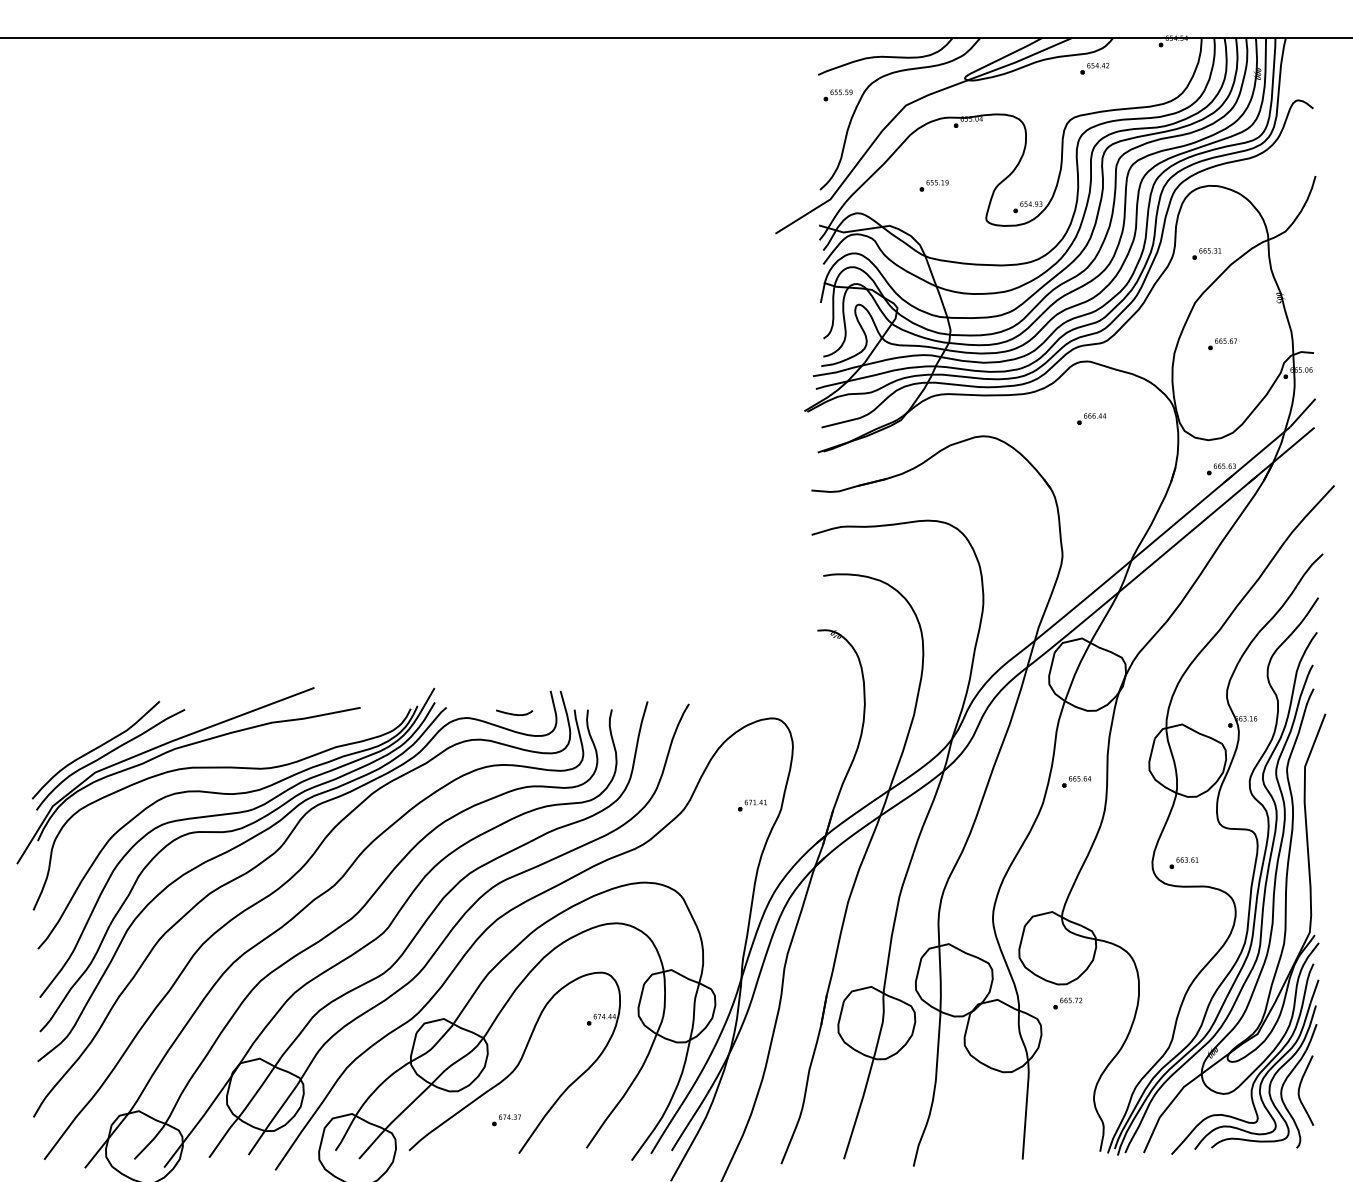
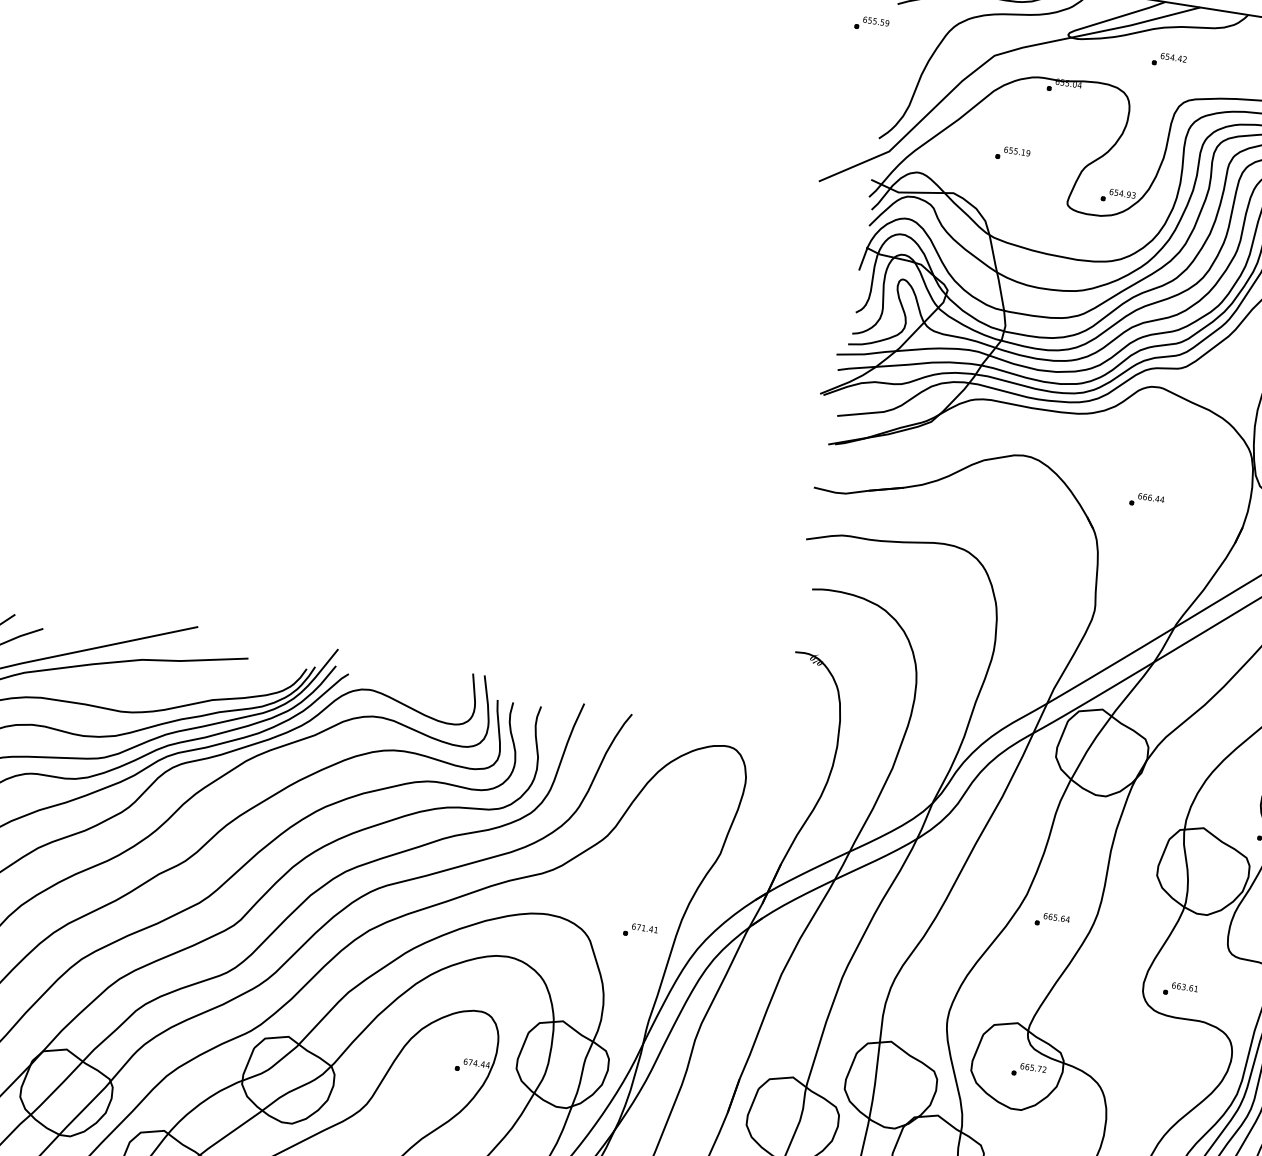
part: (1094, 68) -> (1168, 60), moved
part: (837, 95) -> (870, 24), moved
part: (1091, 418) -> (1146, 500), moved
curve: (514, 713) -> (426, 693), removed
part: (1076, 781) -> (1052, 920), moved
part: (752, 805) -> (640, 931), moved
part: (1067, 1003) -> (1028, 1070), moved

